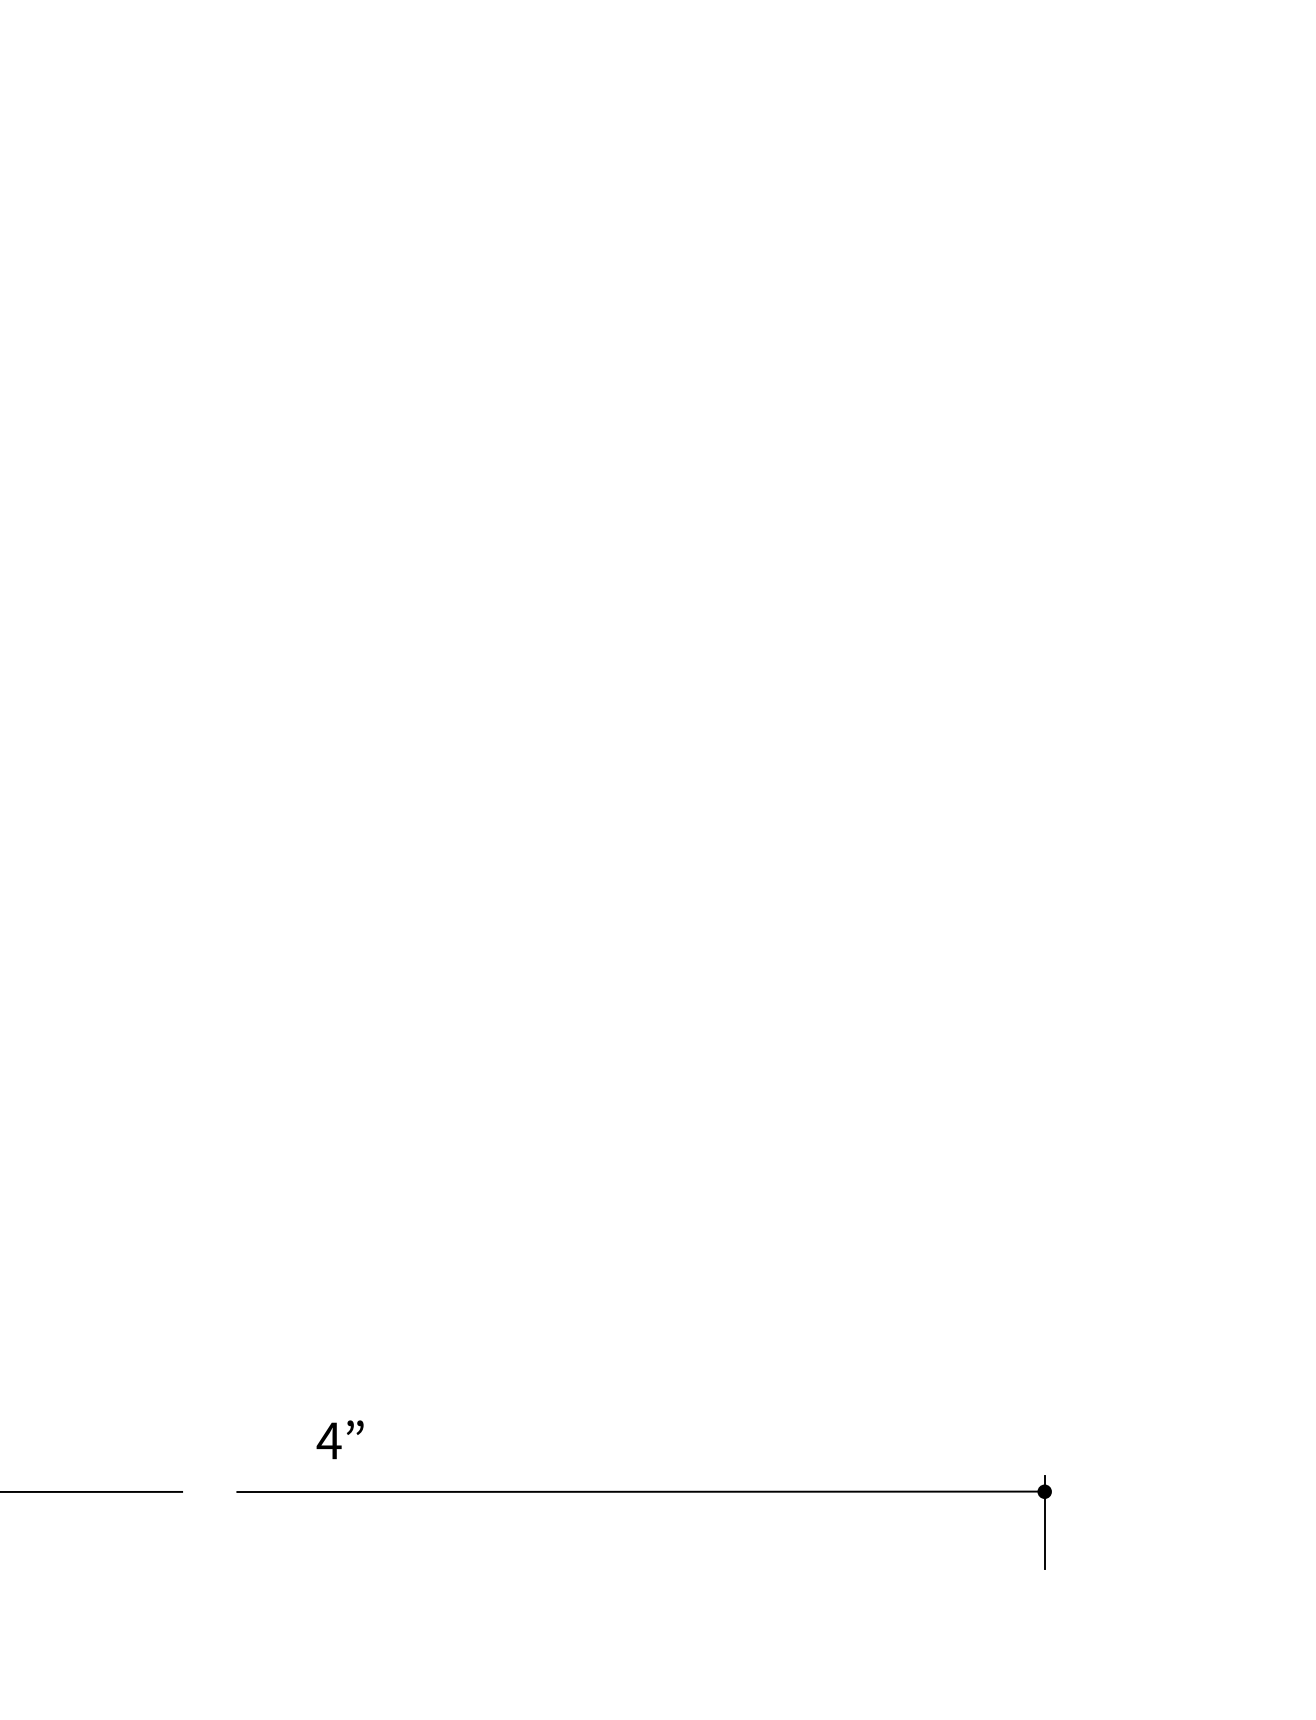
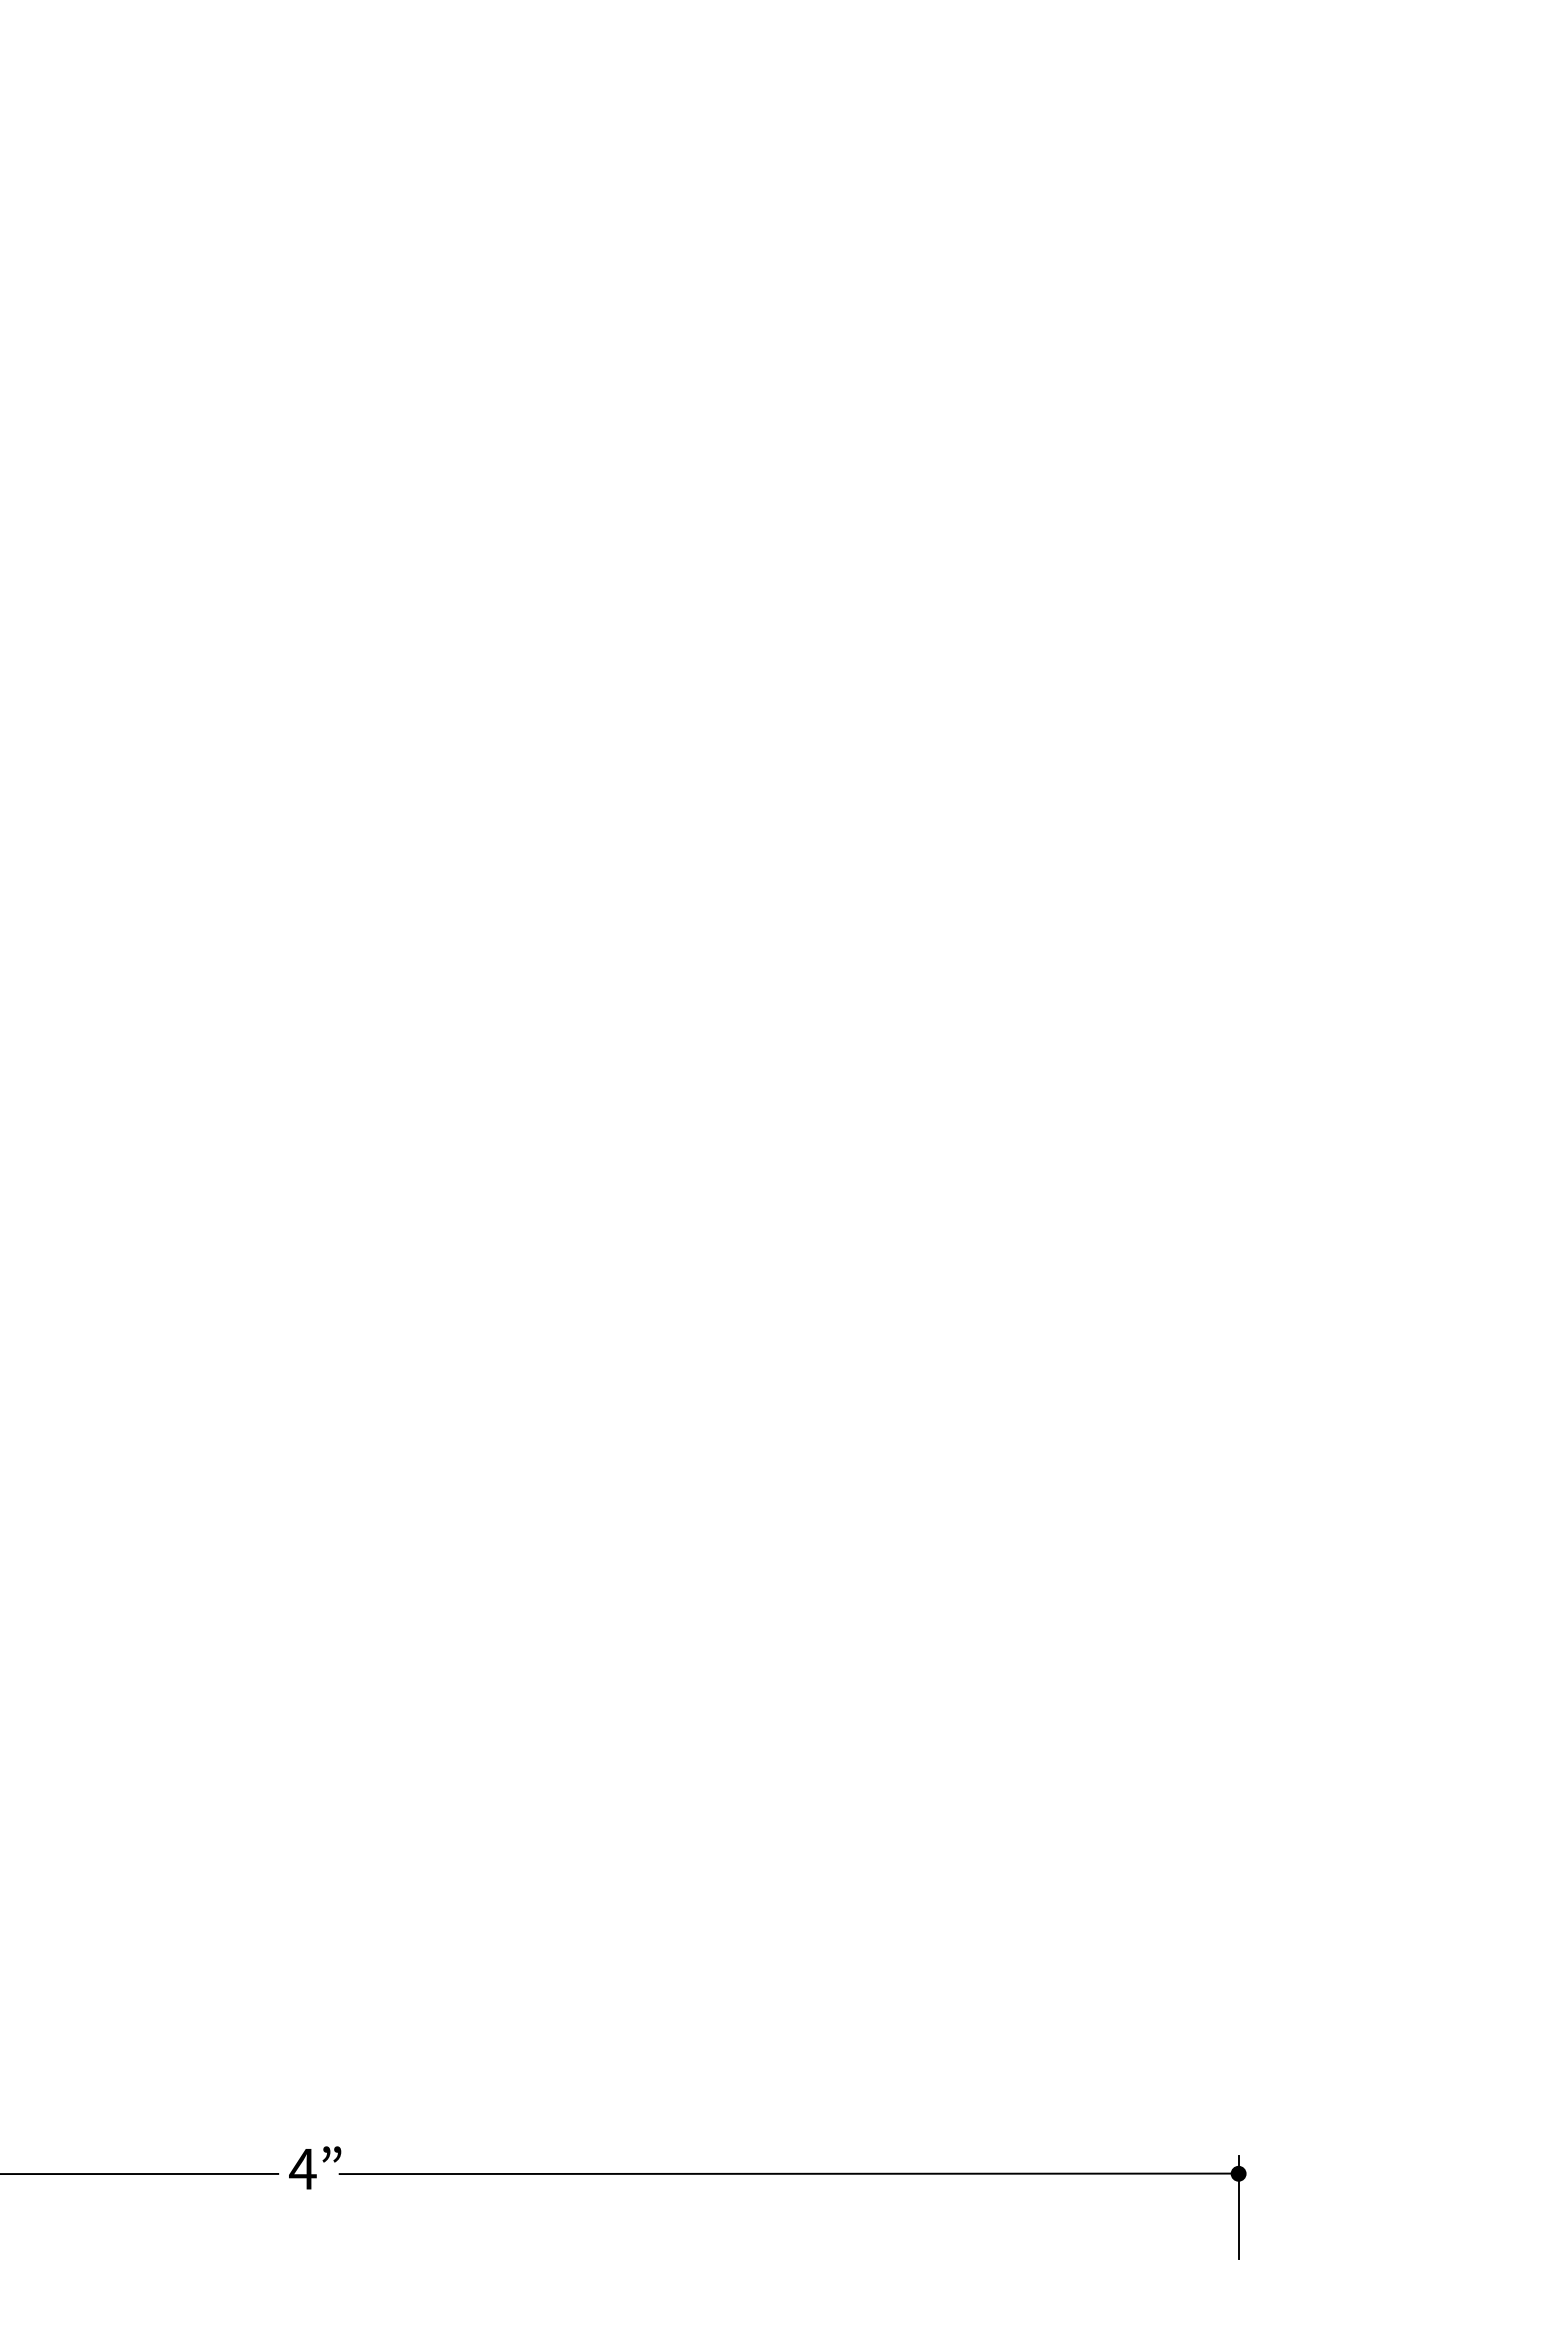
text: (340, 1439) -> (315, 2167), moved

